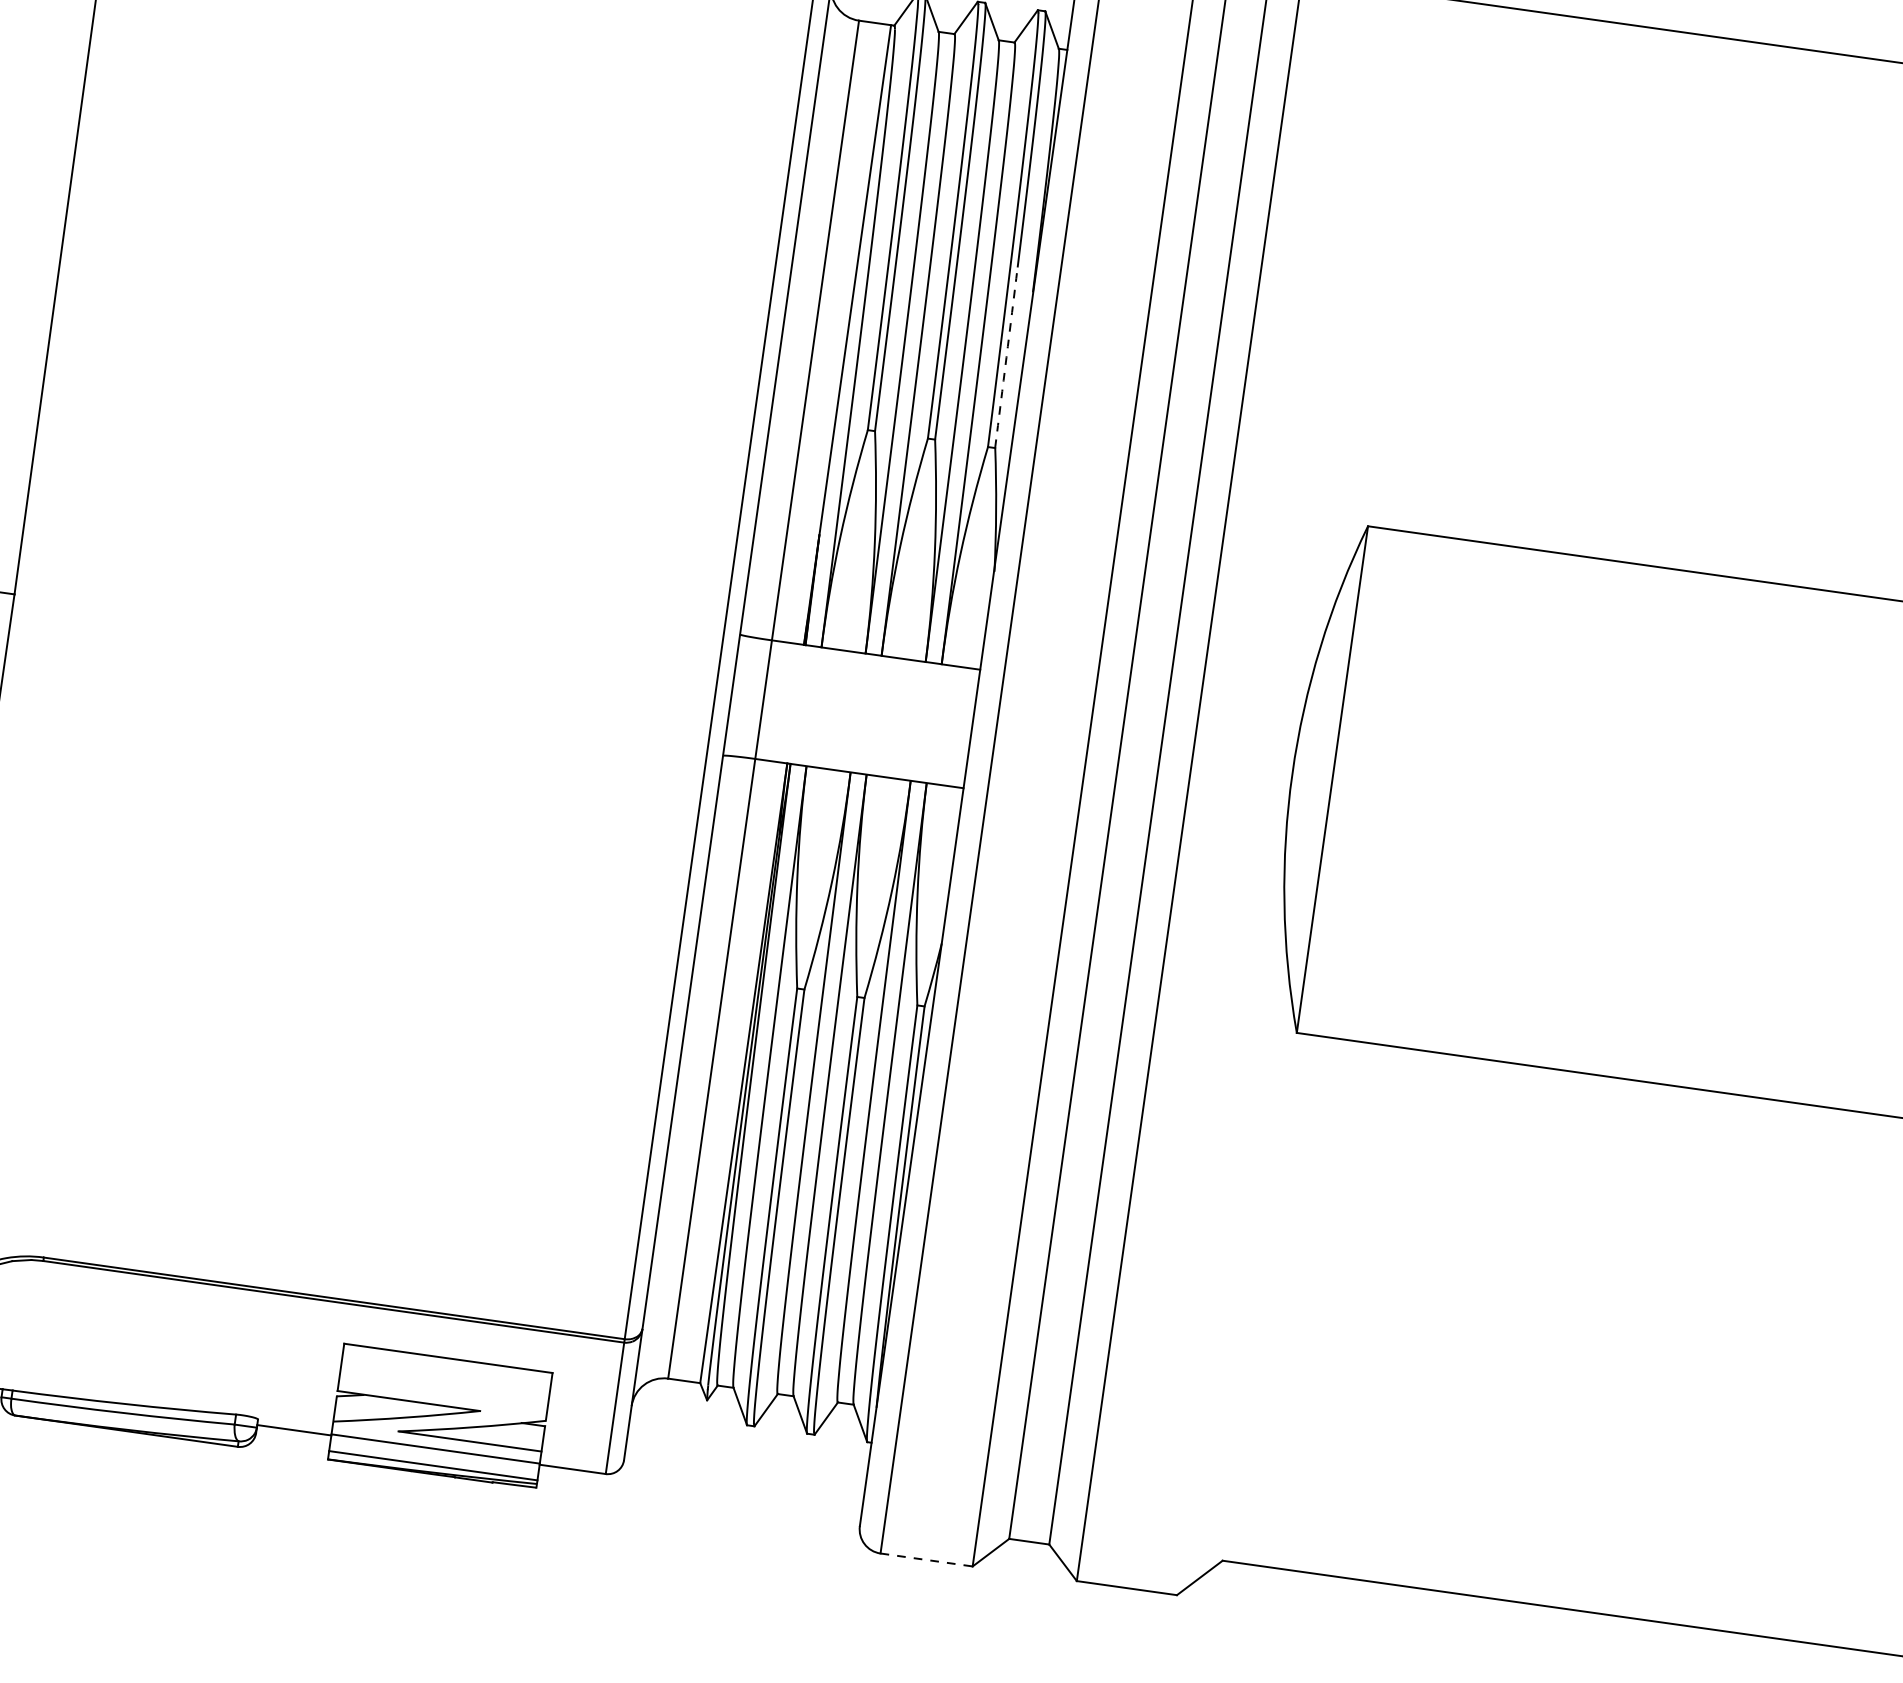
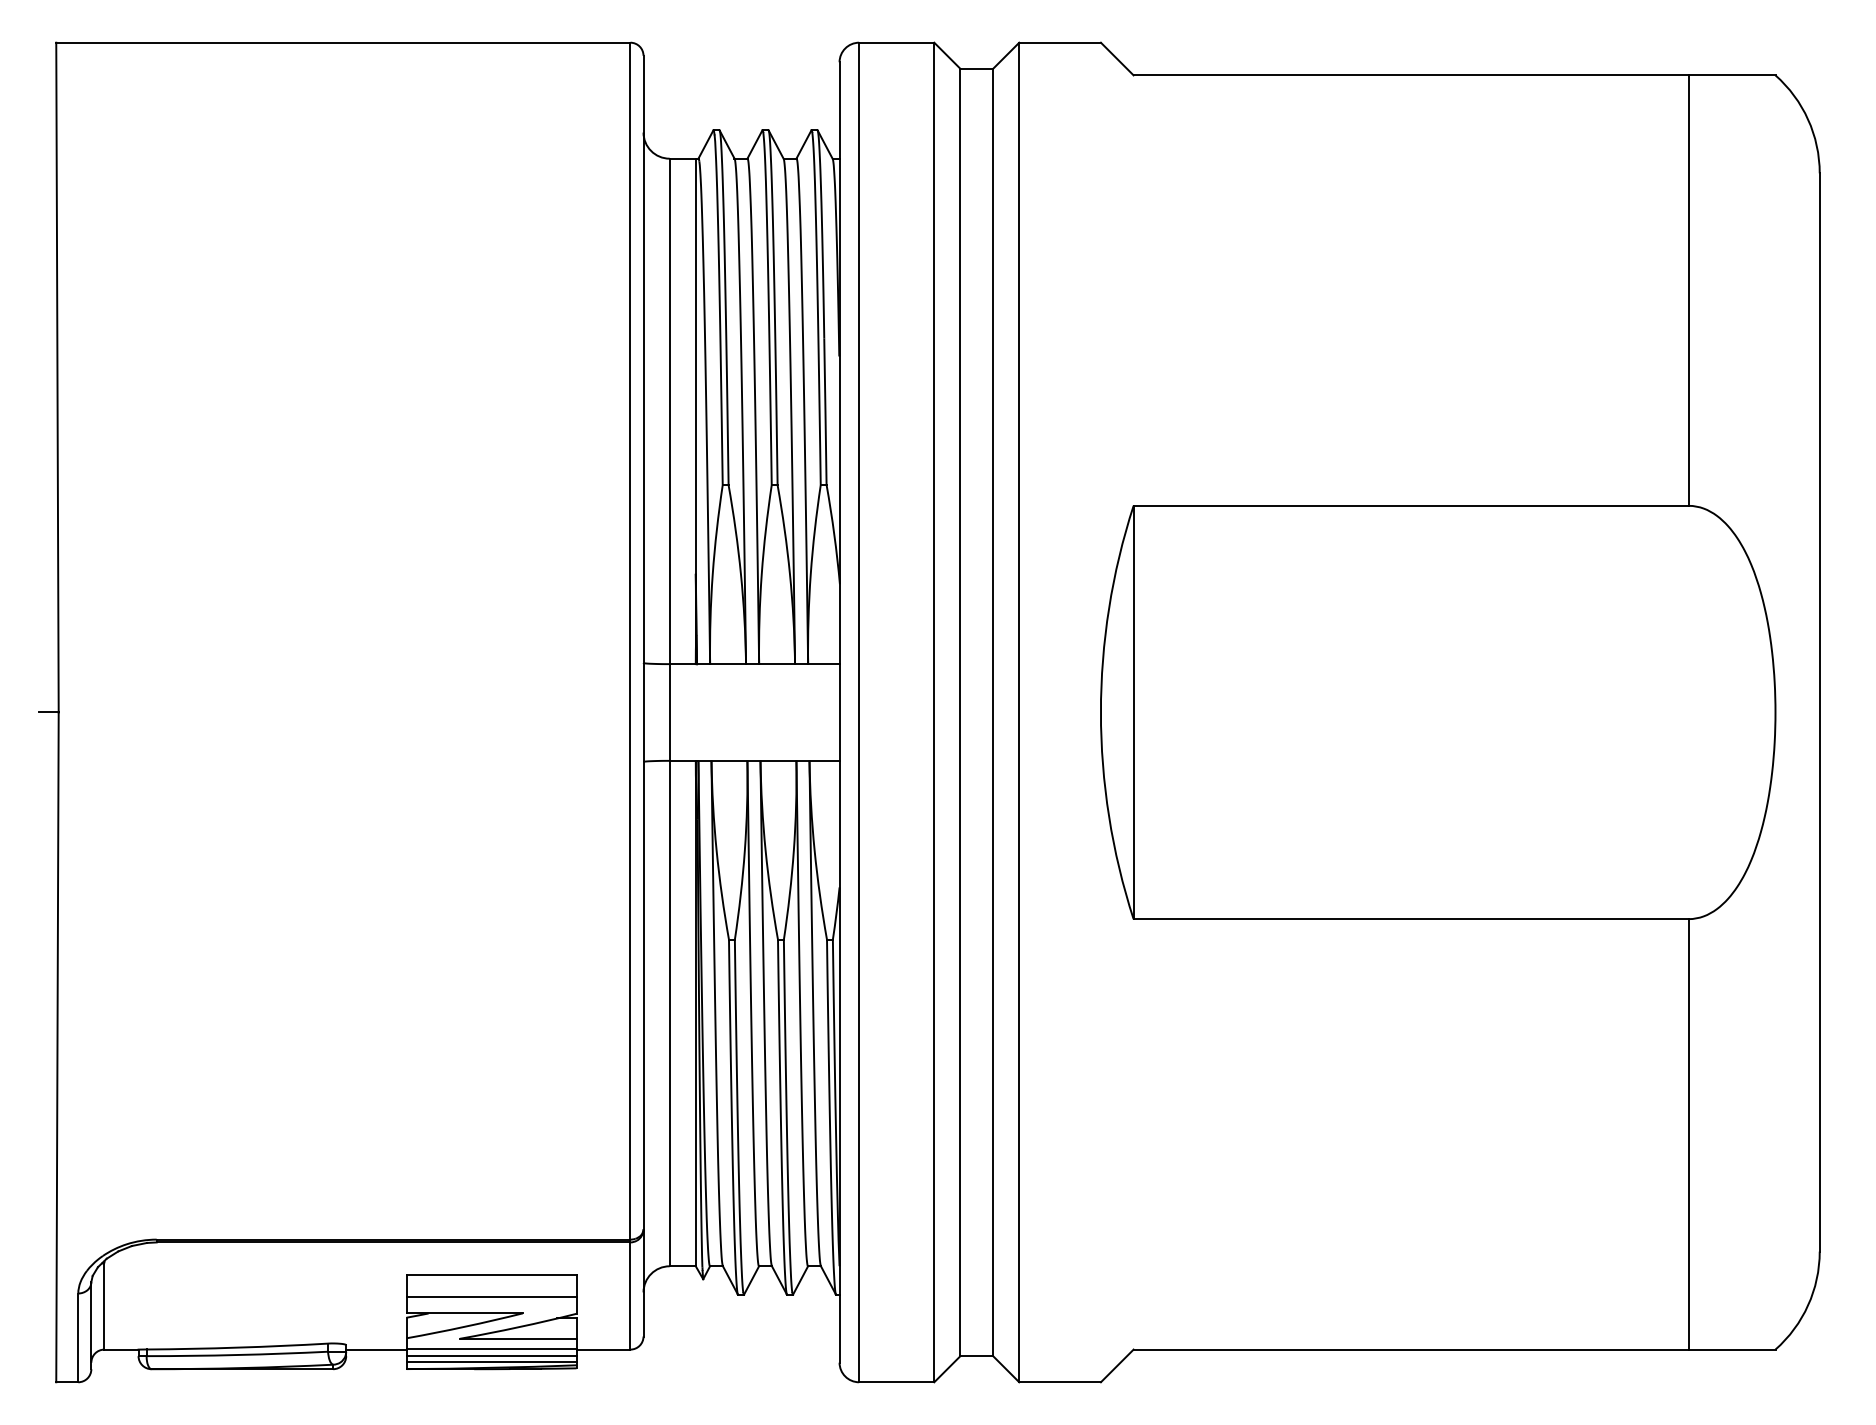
arc: (1006, 357) -> (825, 411), dashed -> solid
line: (444, 1384) -> (491, 1296), added
line: (434, 1458) -> (491, 1356), added
line: (926, 1560) -> (896, 1382), dashed -> solid

